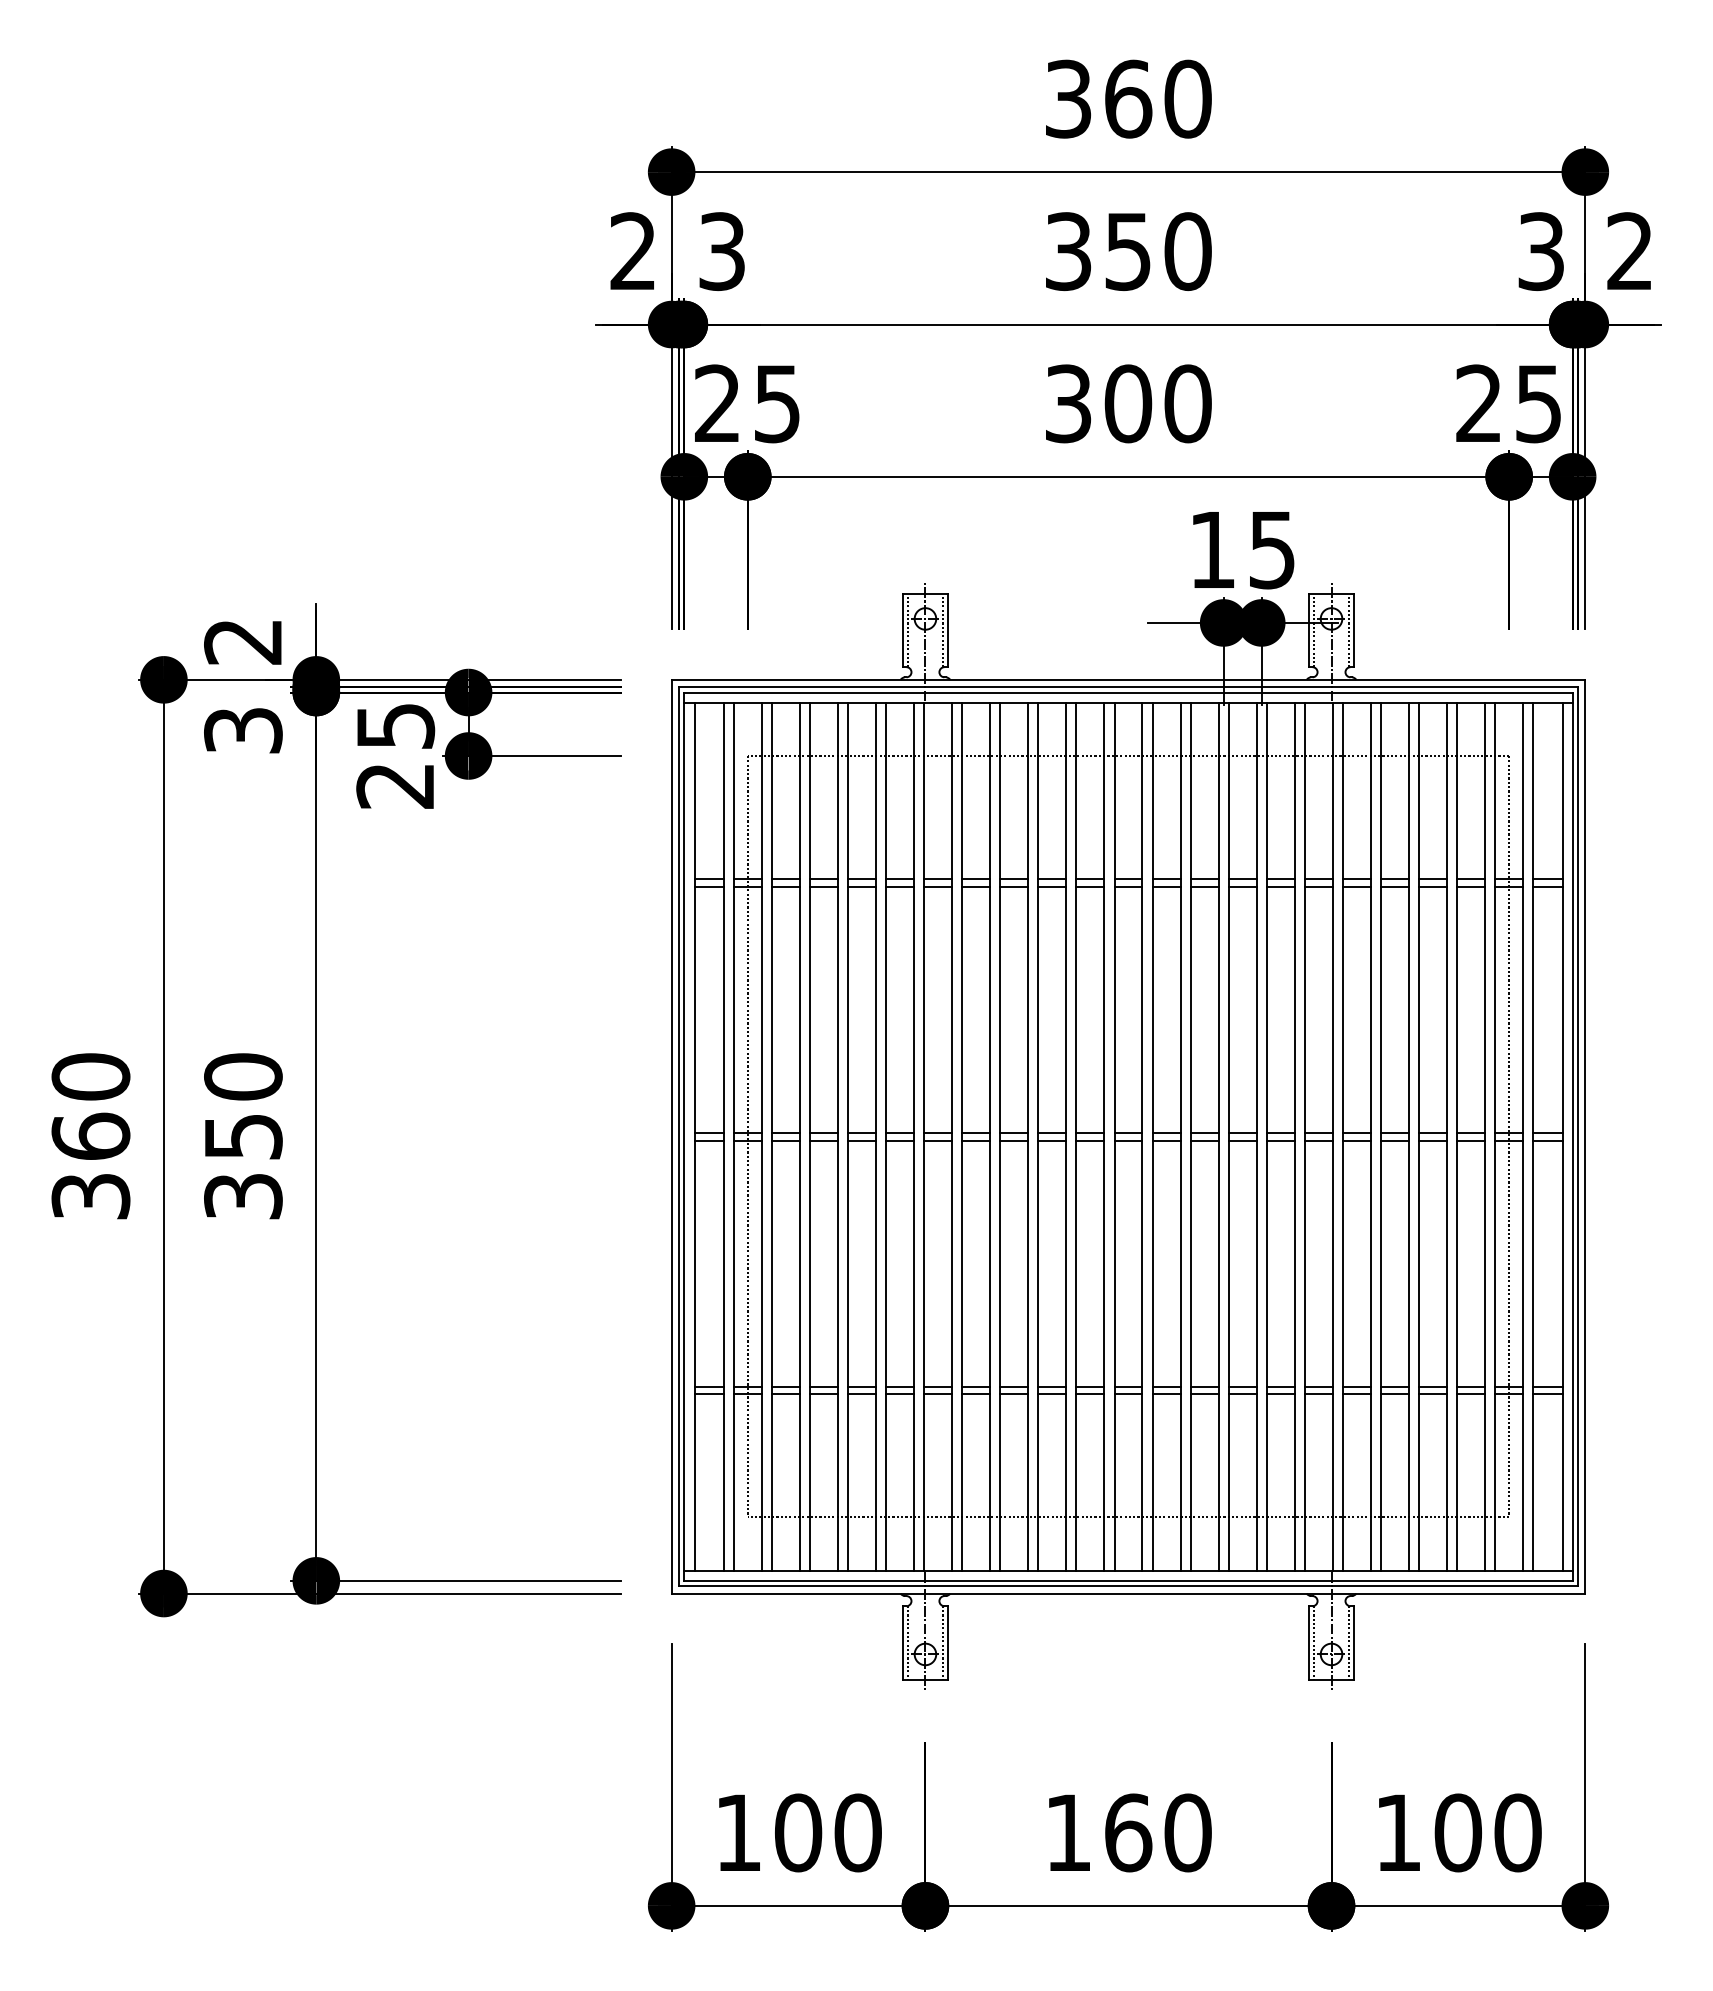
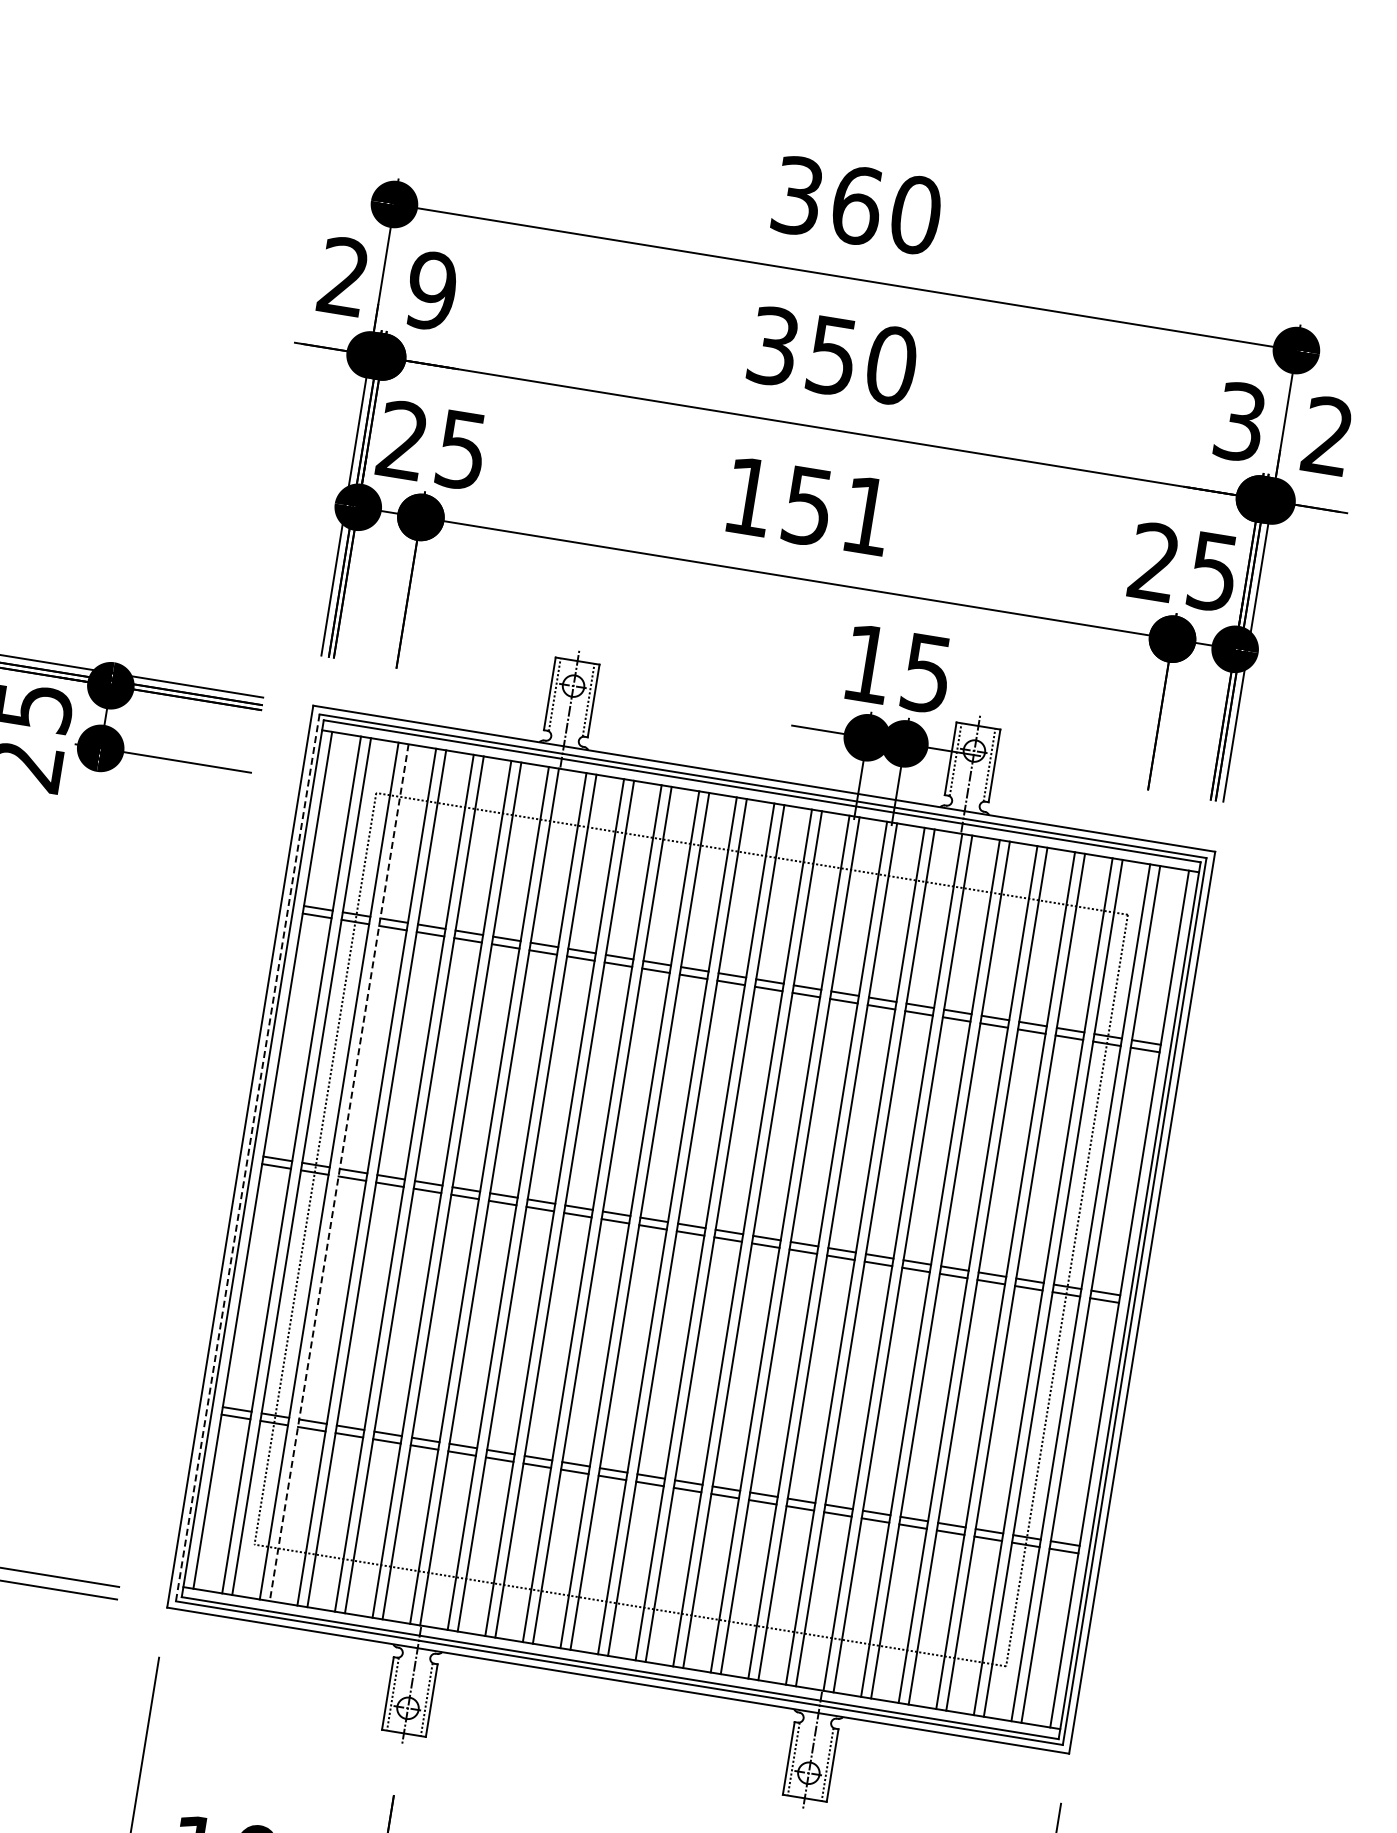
text: (721, 251) -> (430, 290), 3 -> 9
text: (1128, 403) -> (808, 505), 300 -> 151
line: (771, 1136) -> (338, 1172), solid -> dashed
line: (679, 1137) -> (247, 1158), solid -> dashed

